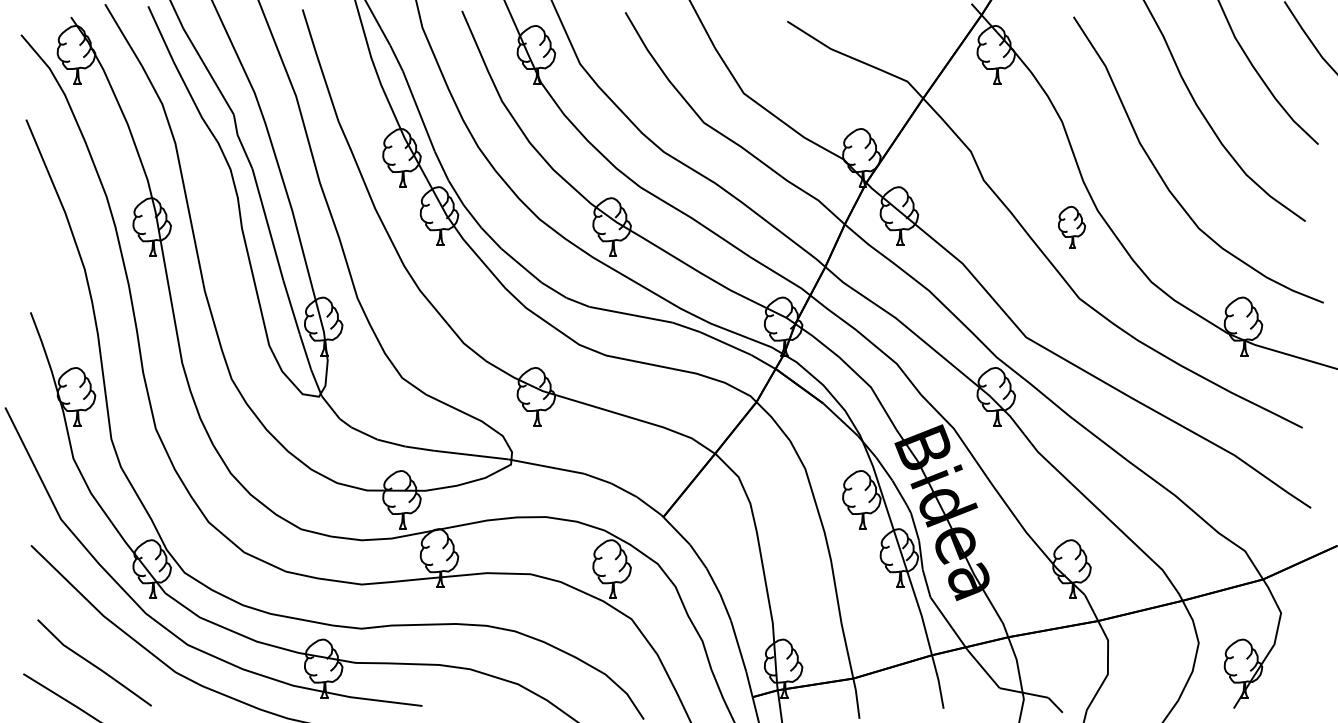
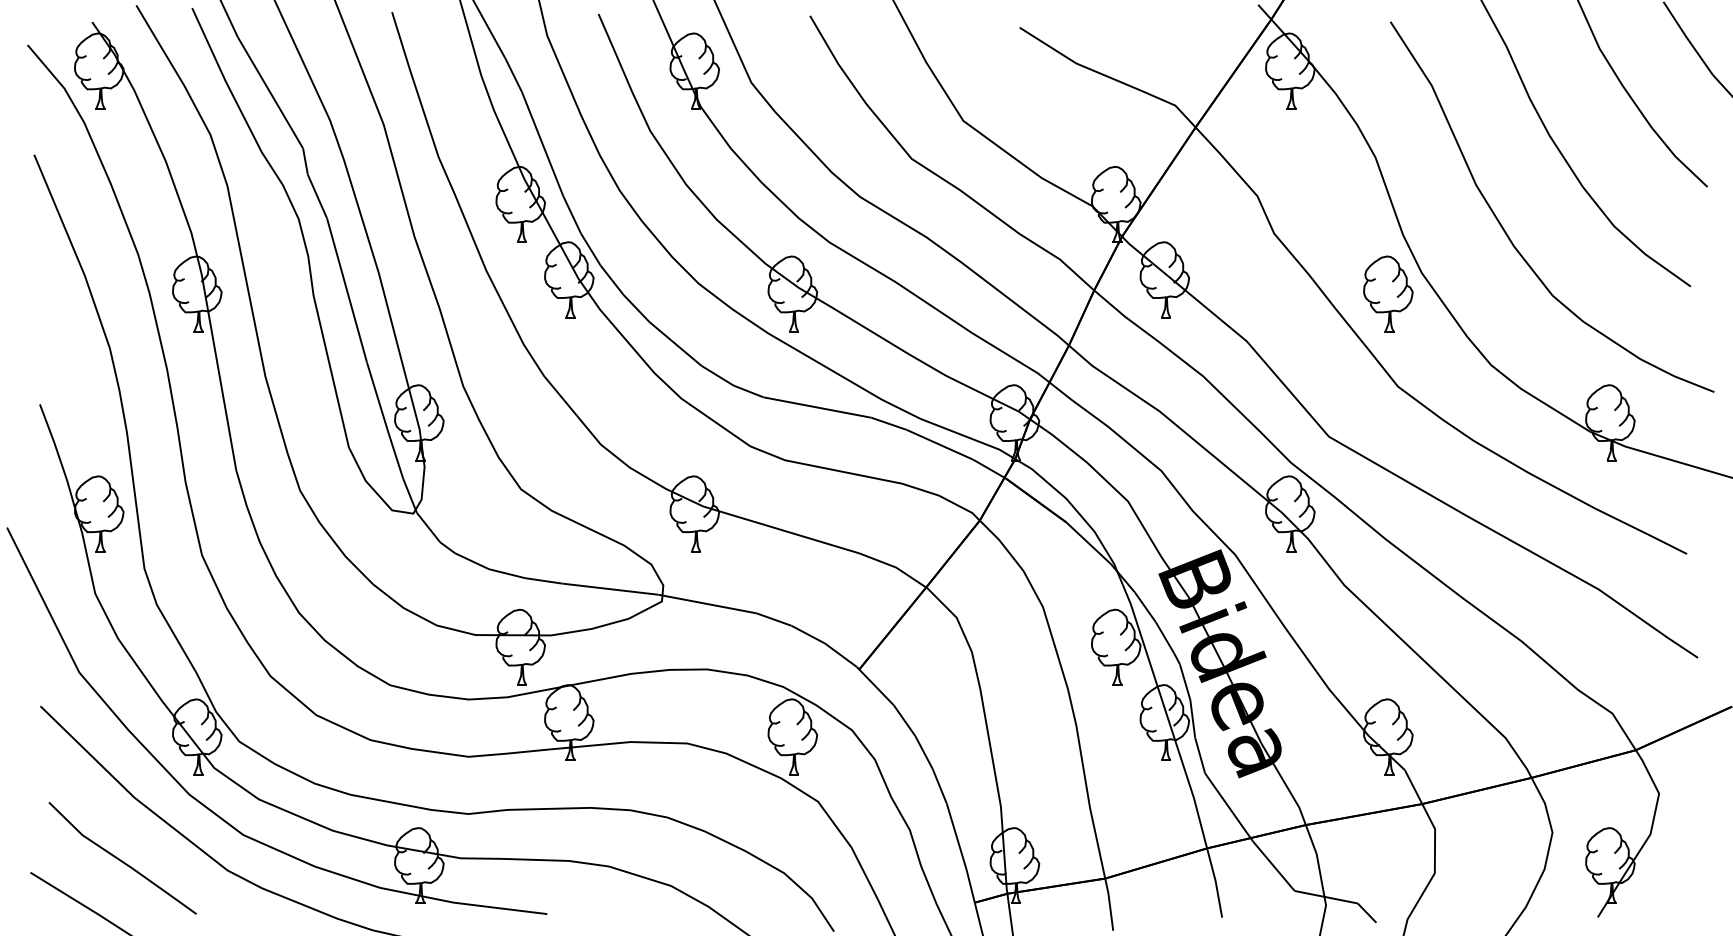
part: (1071, 226) -> (1387, 293), size x1.43

